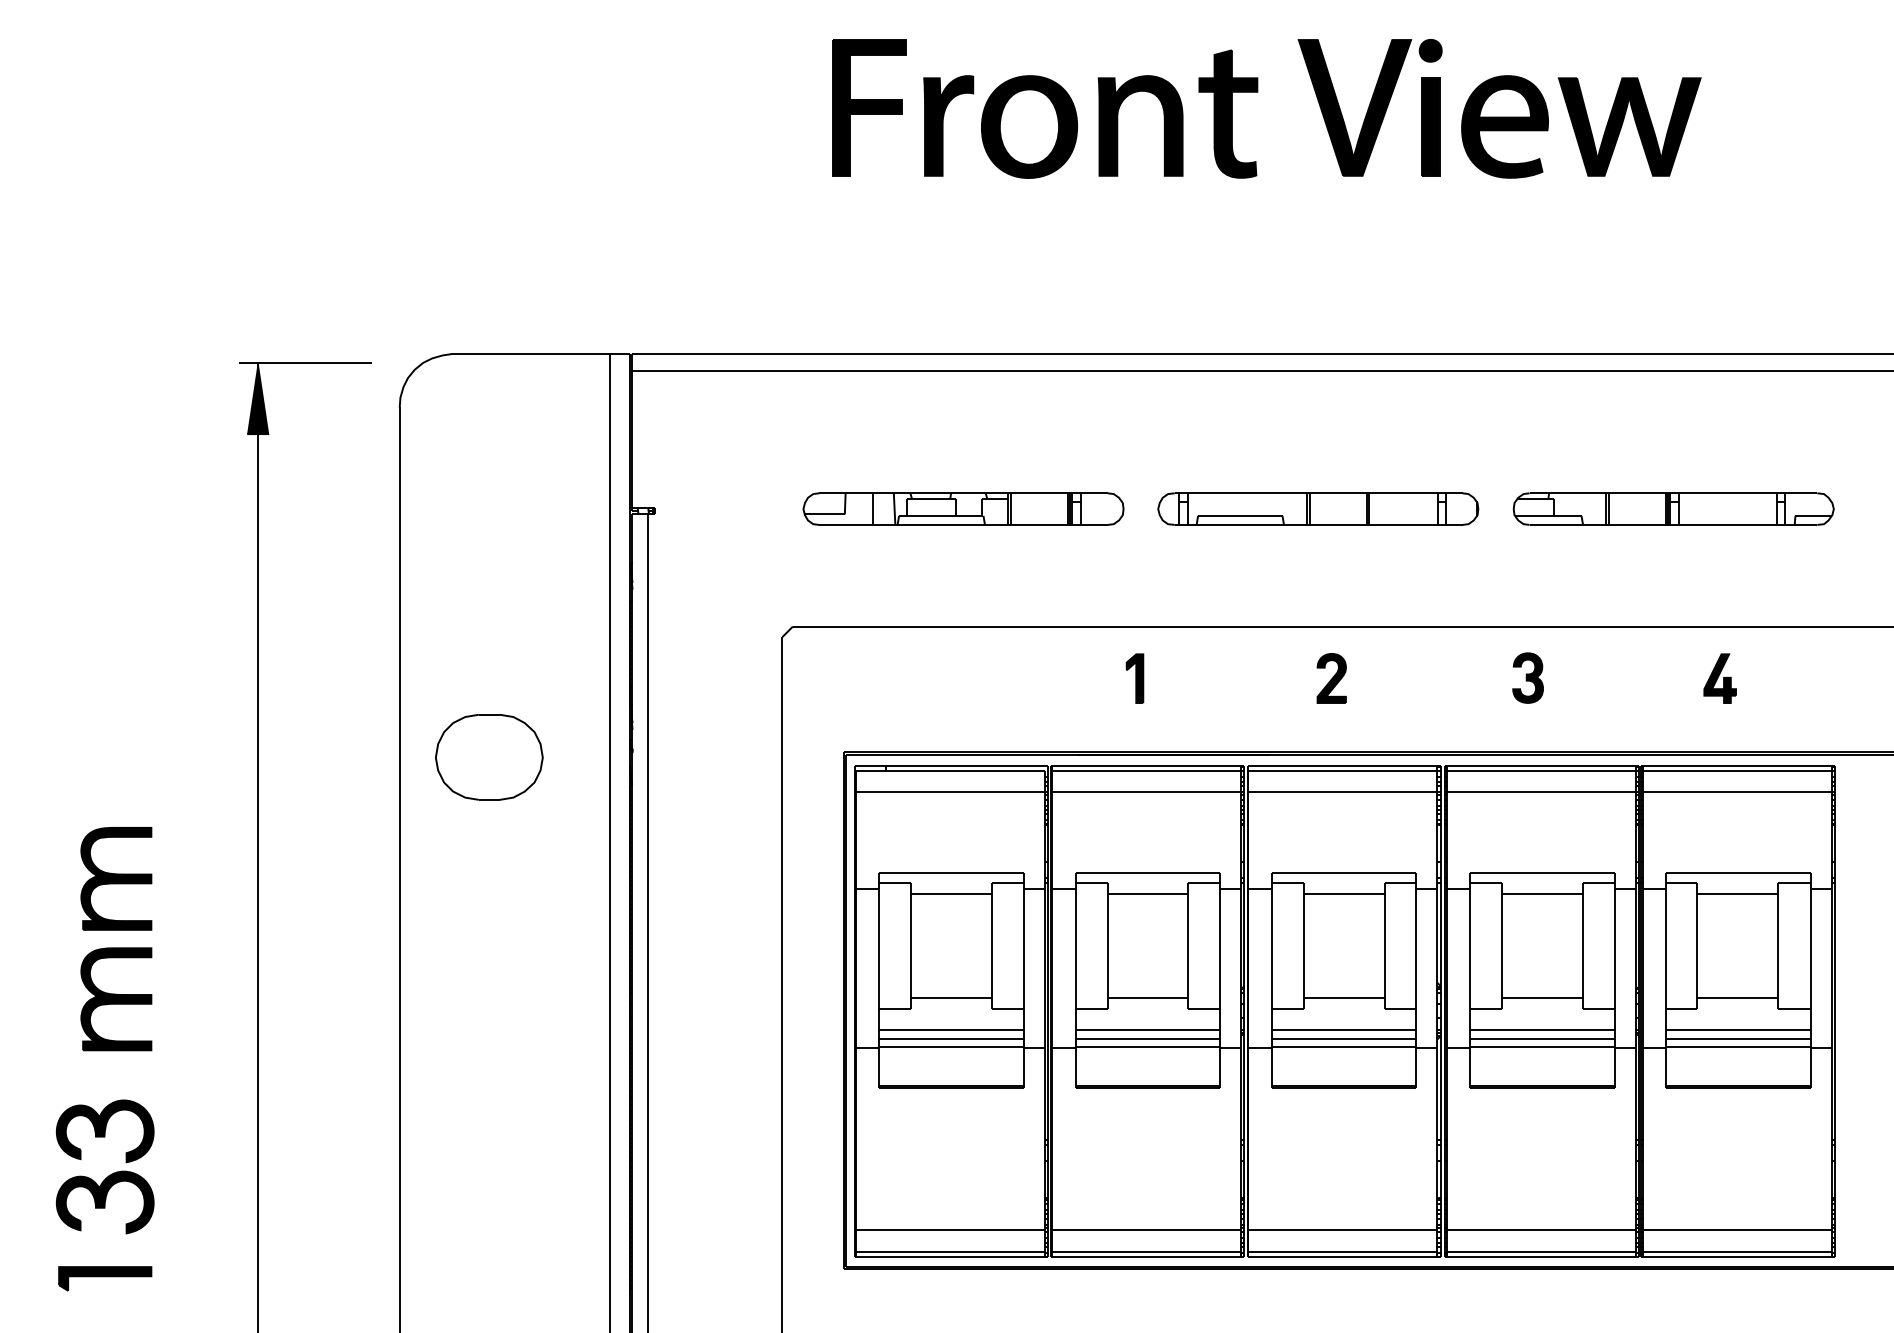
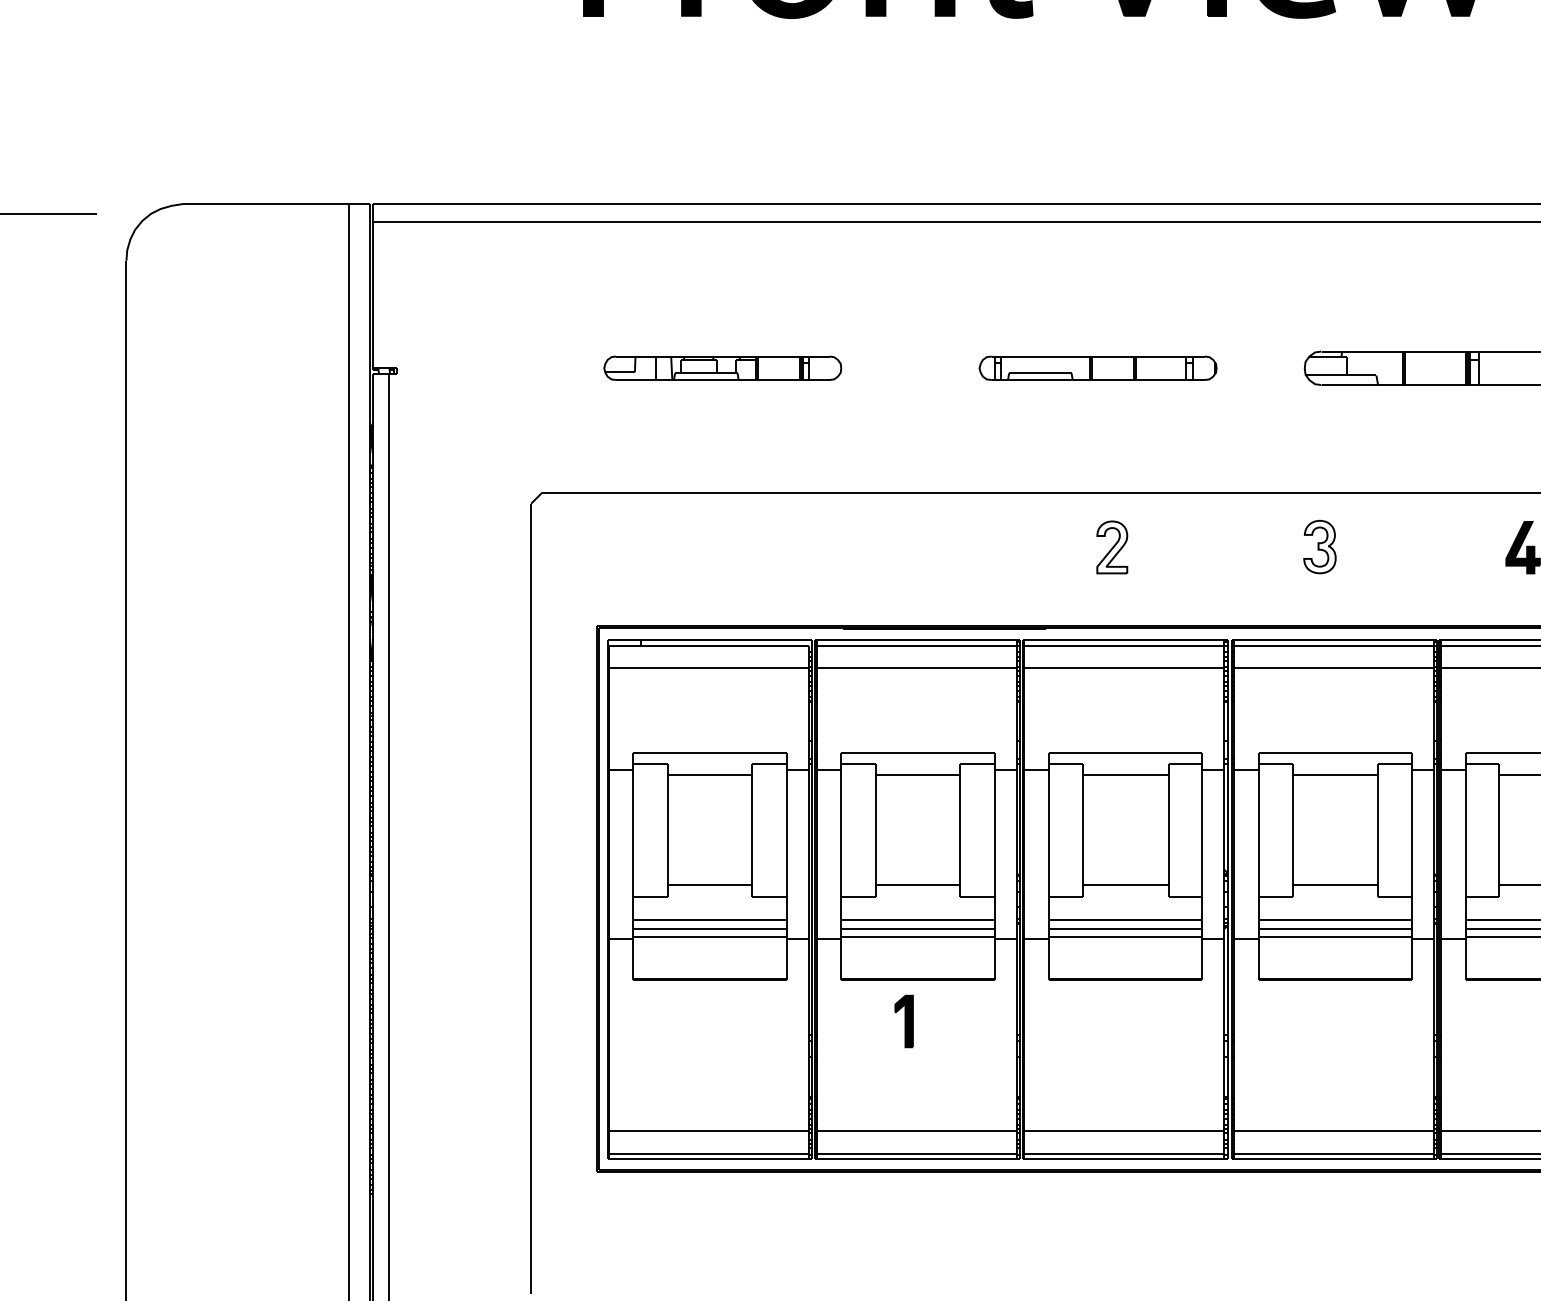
part: (963, 508) -> (722, 367), size x0.7
part: (1318, 508) -> (1098, 367), size x0.7
fill: (1528, 677) -> (1320, 546), removed
part: (1134, 678) -> (903, 1021), moved
fill: (1331, 678) -> (1111, 547), removed
part: (489, 757) -> (221, 631), removed

